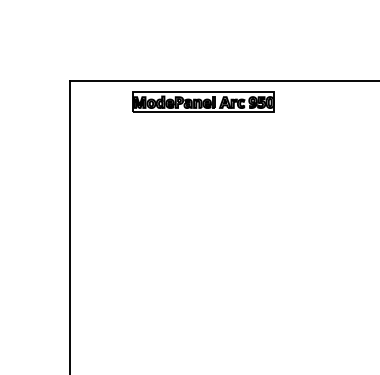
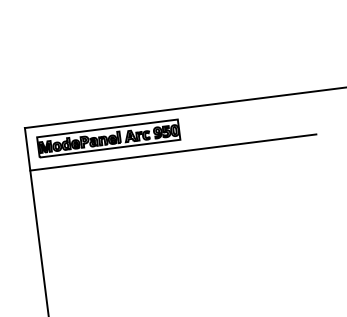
part: (203, 101) -> (108, 137), moved
line: (213, 124) -> (173, 153), added

